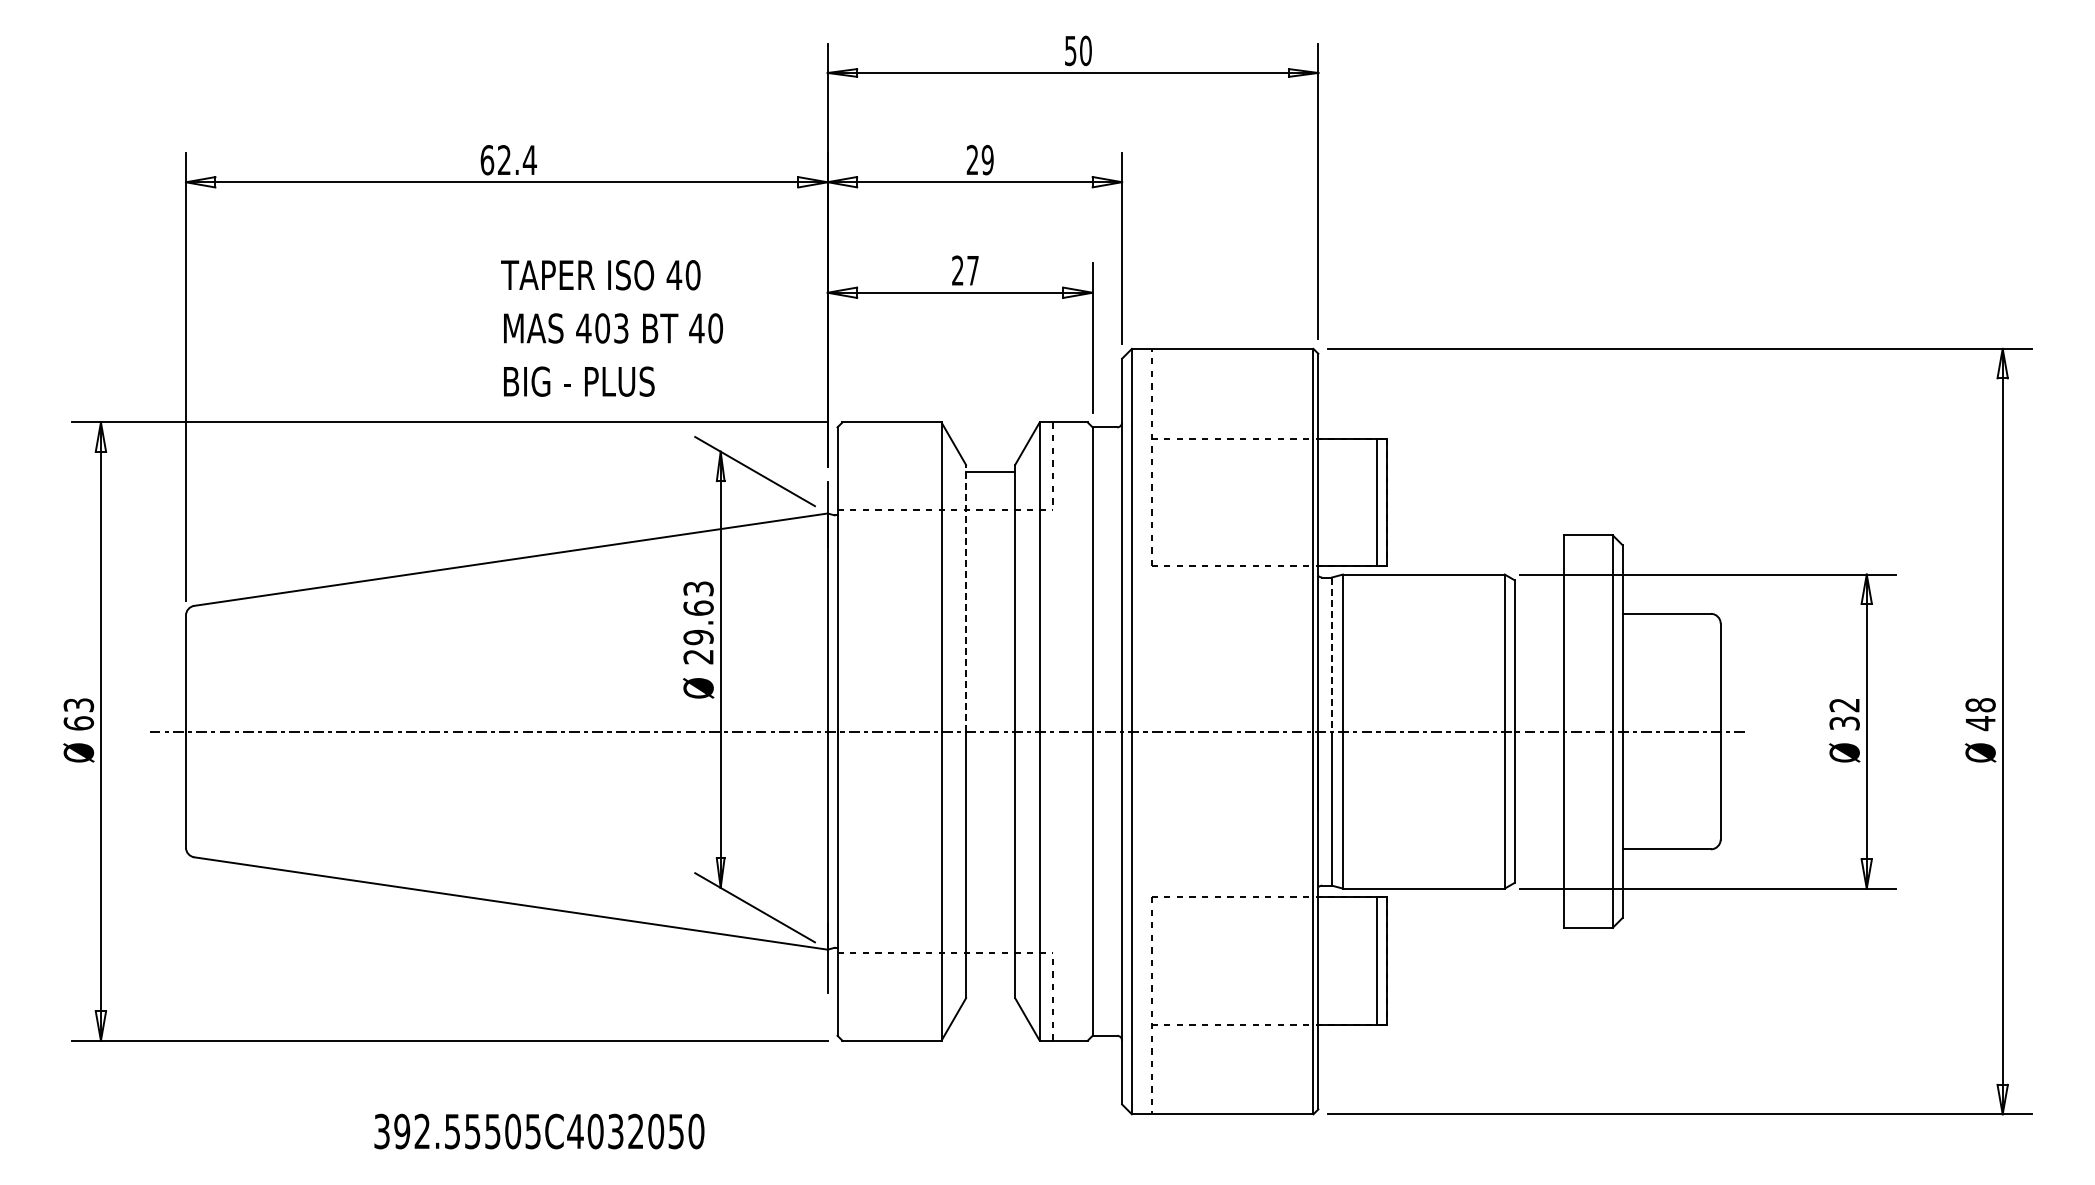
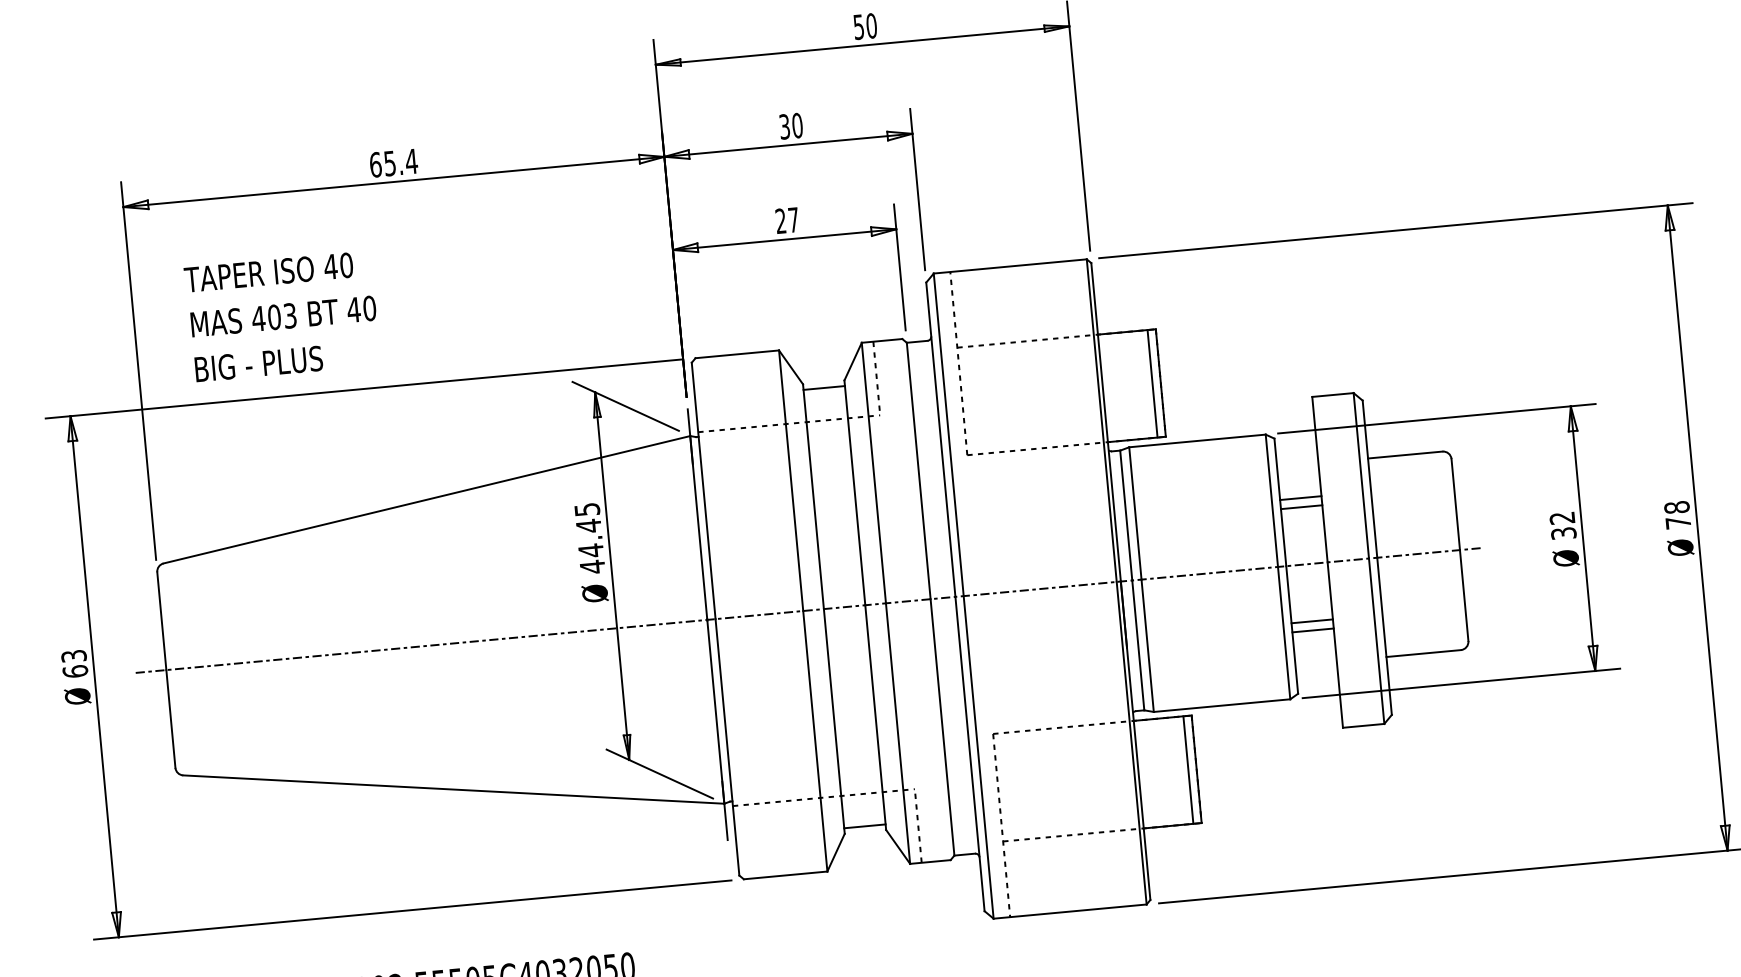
text: (504, 160) -> (390, 163), 62.4 -> 65.4
text: (979, 160) -> (790, 126), 29 -> 30
text: (611, 328) -> (281, 316), moved
line: (966, 597) -> (813, 496), dashed -> solid
text: (698, 623) -> (589, 538), 29.63 -> 44.45
line: (1538, 653) -> (1300, 498), added
line: (1331, 655) -> (1125, 516), dashed -> solid
line: (1538, 663) -> (1301, 506), added
text: (1980, 723) -> (1678, 522), 48 -> 78
line: (1538, 799) -> (1311, 621), added
line: (1538, 810) -> (1312, 630), added
line: (990, 991) -> (864, 826), added

